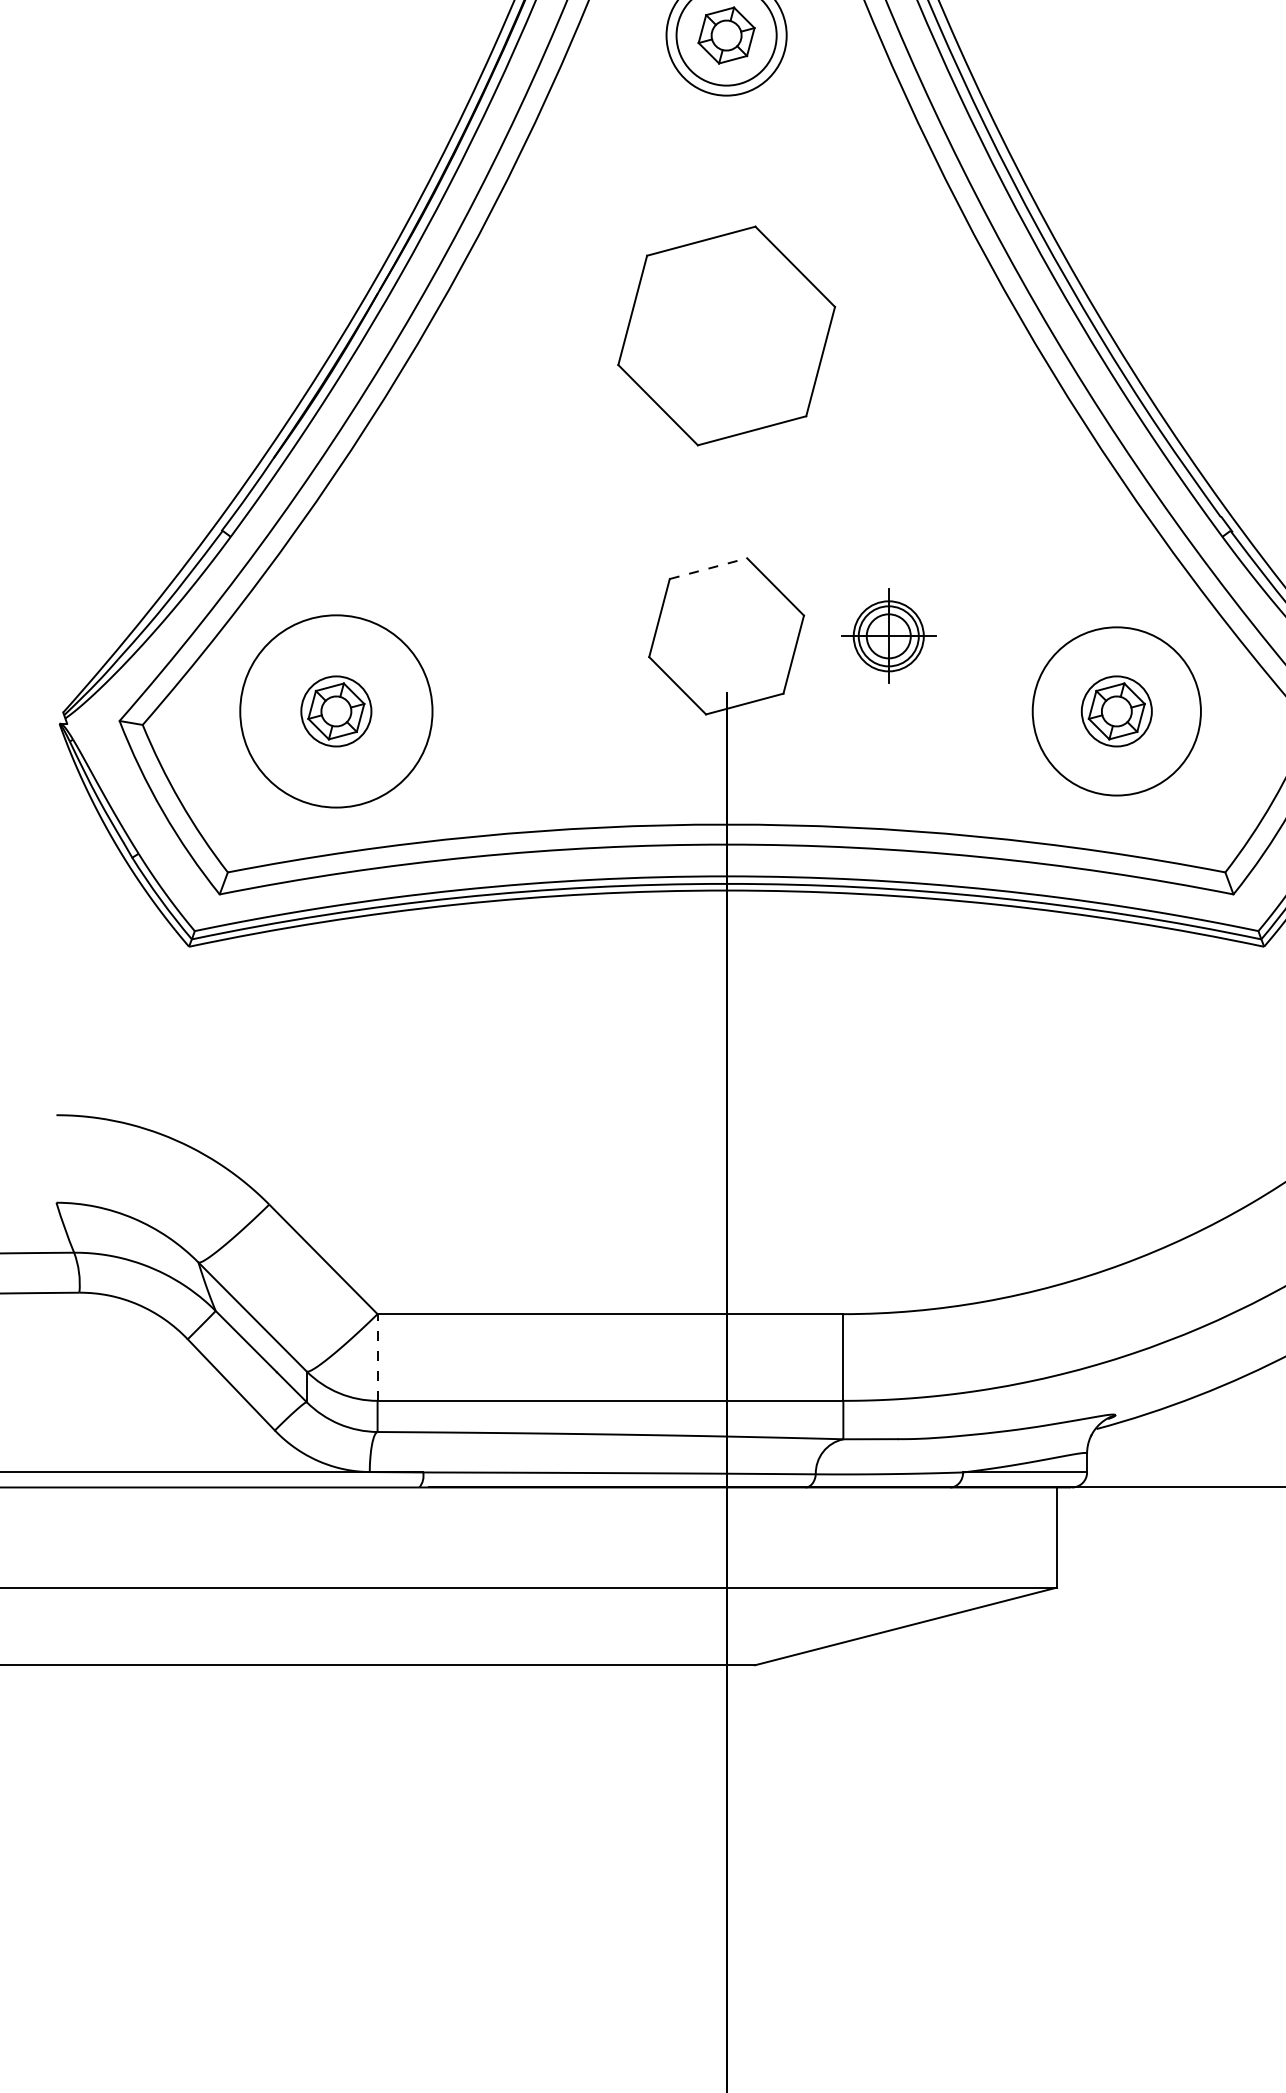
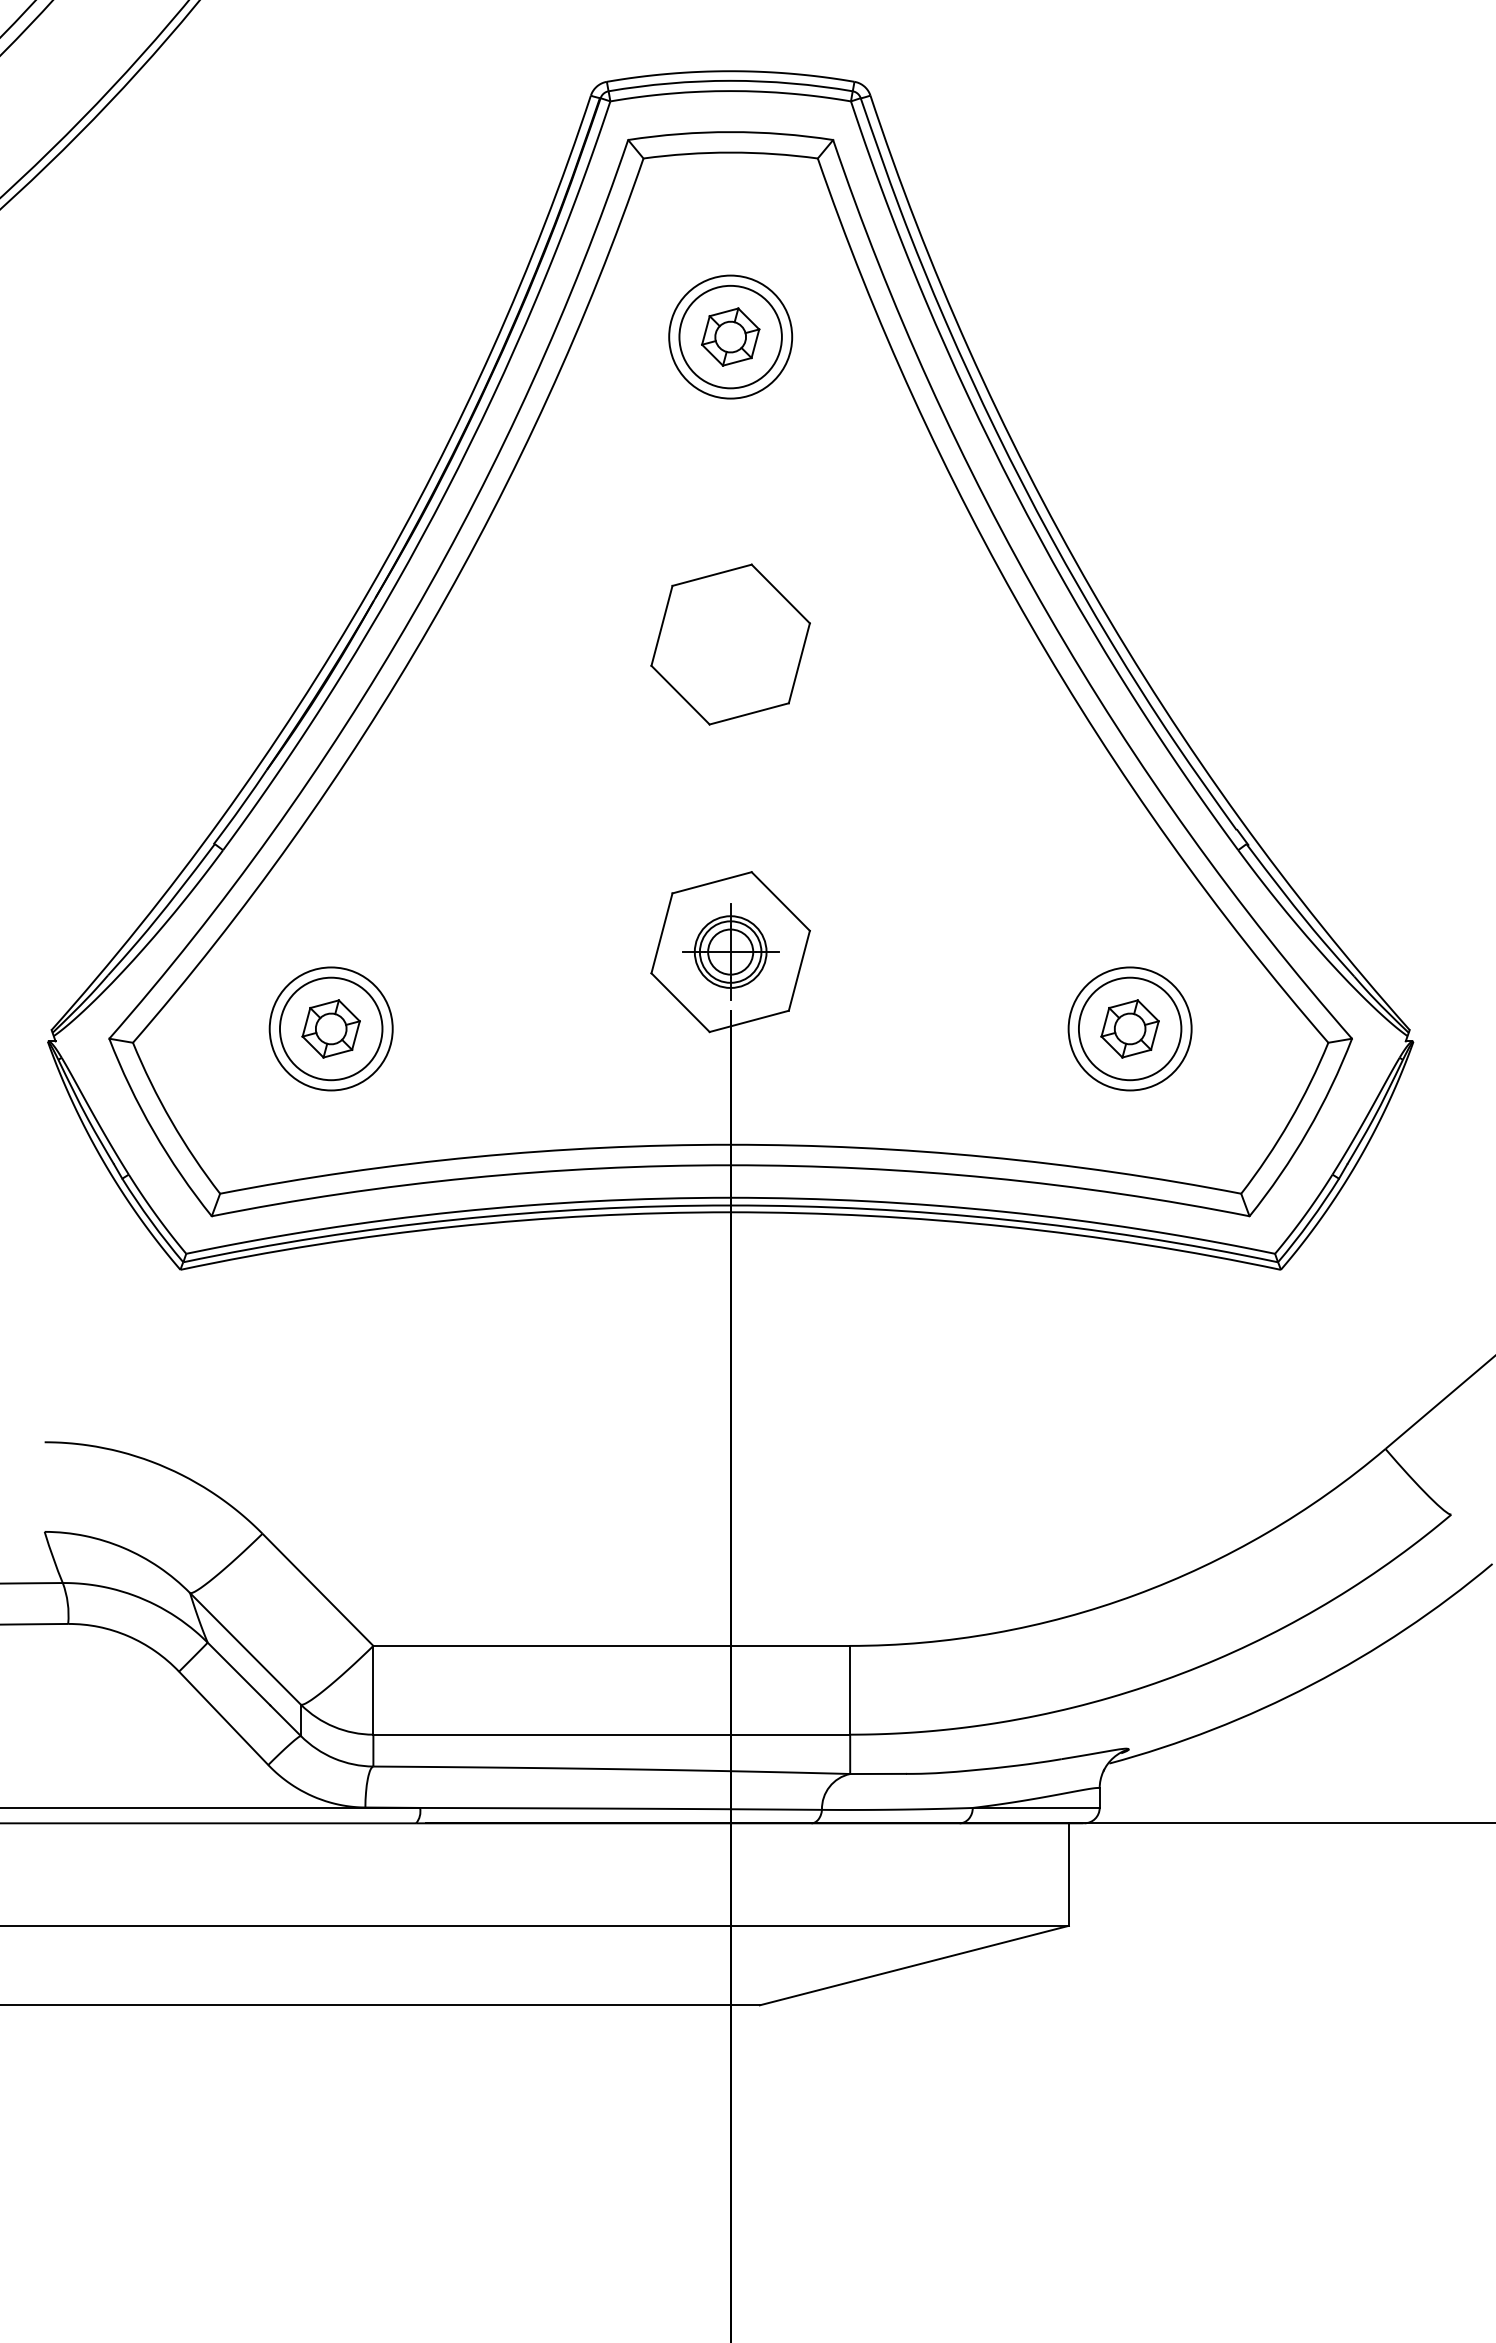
part: (726, 335) -> (730, 644), size x0.71
line: (708, 568) -> (712, 882), dashed -> solid
part: (888, 635) -> (730, 951), moved
circle: (335, 711) -> (330, 1028), size x0.62
circle: (335, 711) -> (330, 1028), size x1.43
circle: (1116, 711) -> (1129, 1028), size x0.71
circle: (1116, 711) -> (1129, 1028), size x1.43
line: (377, 1356) -> (373, 1689), dashed -> solid

